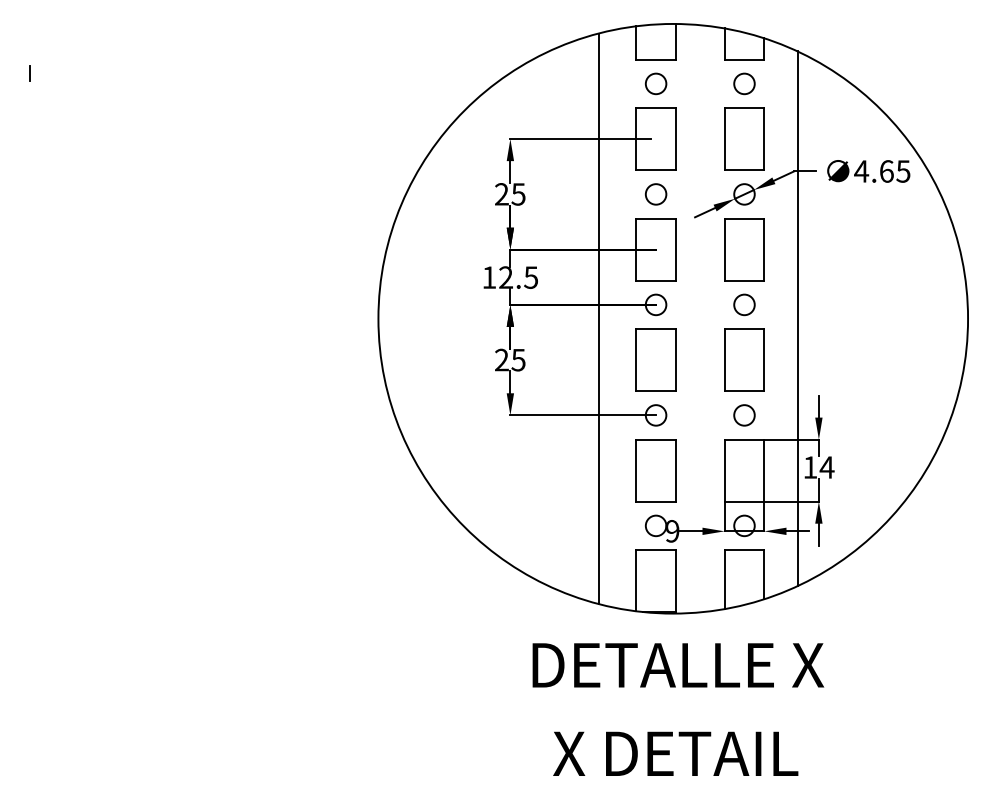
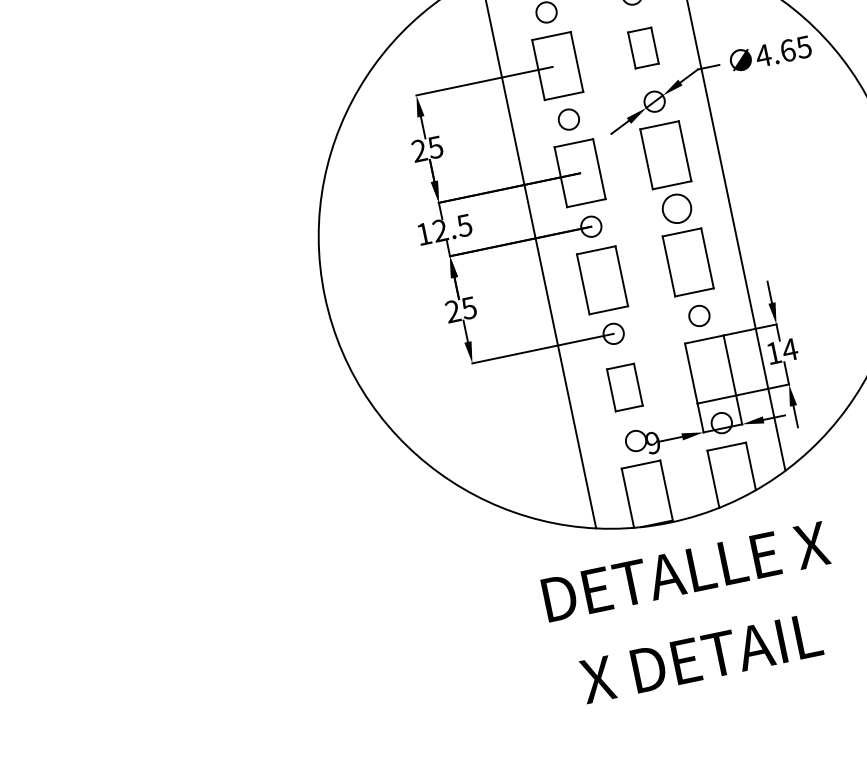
part: (744, 138) -> (643, 47), size x0.6
circle: (744, 304) -> (676, 208), size x1.4
part: (655, 470) -> (624, 387), size x0.7

